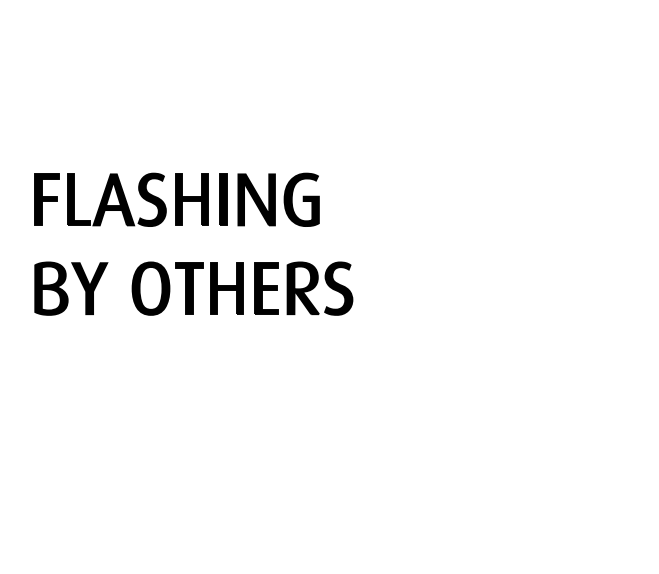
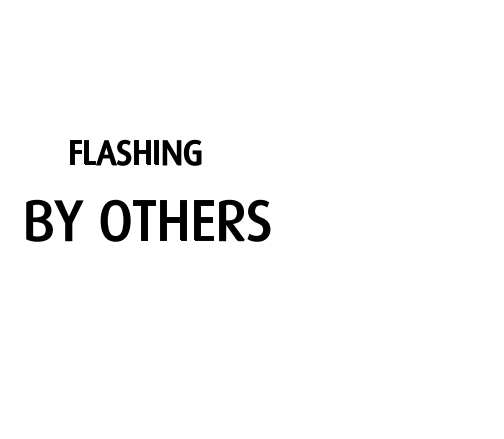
part: (176, 199) -> (135, 152), size x0.6

